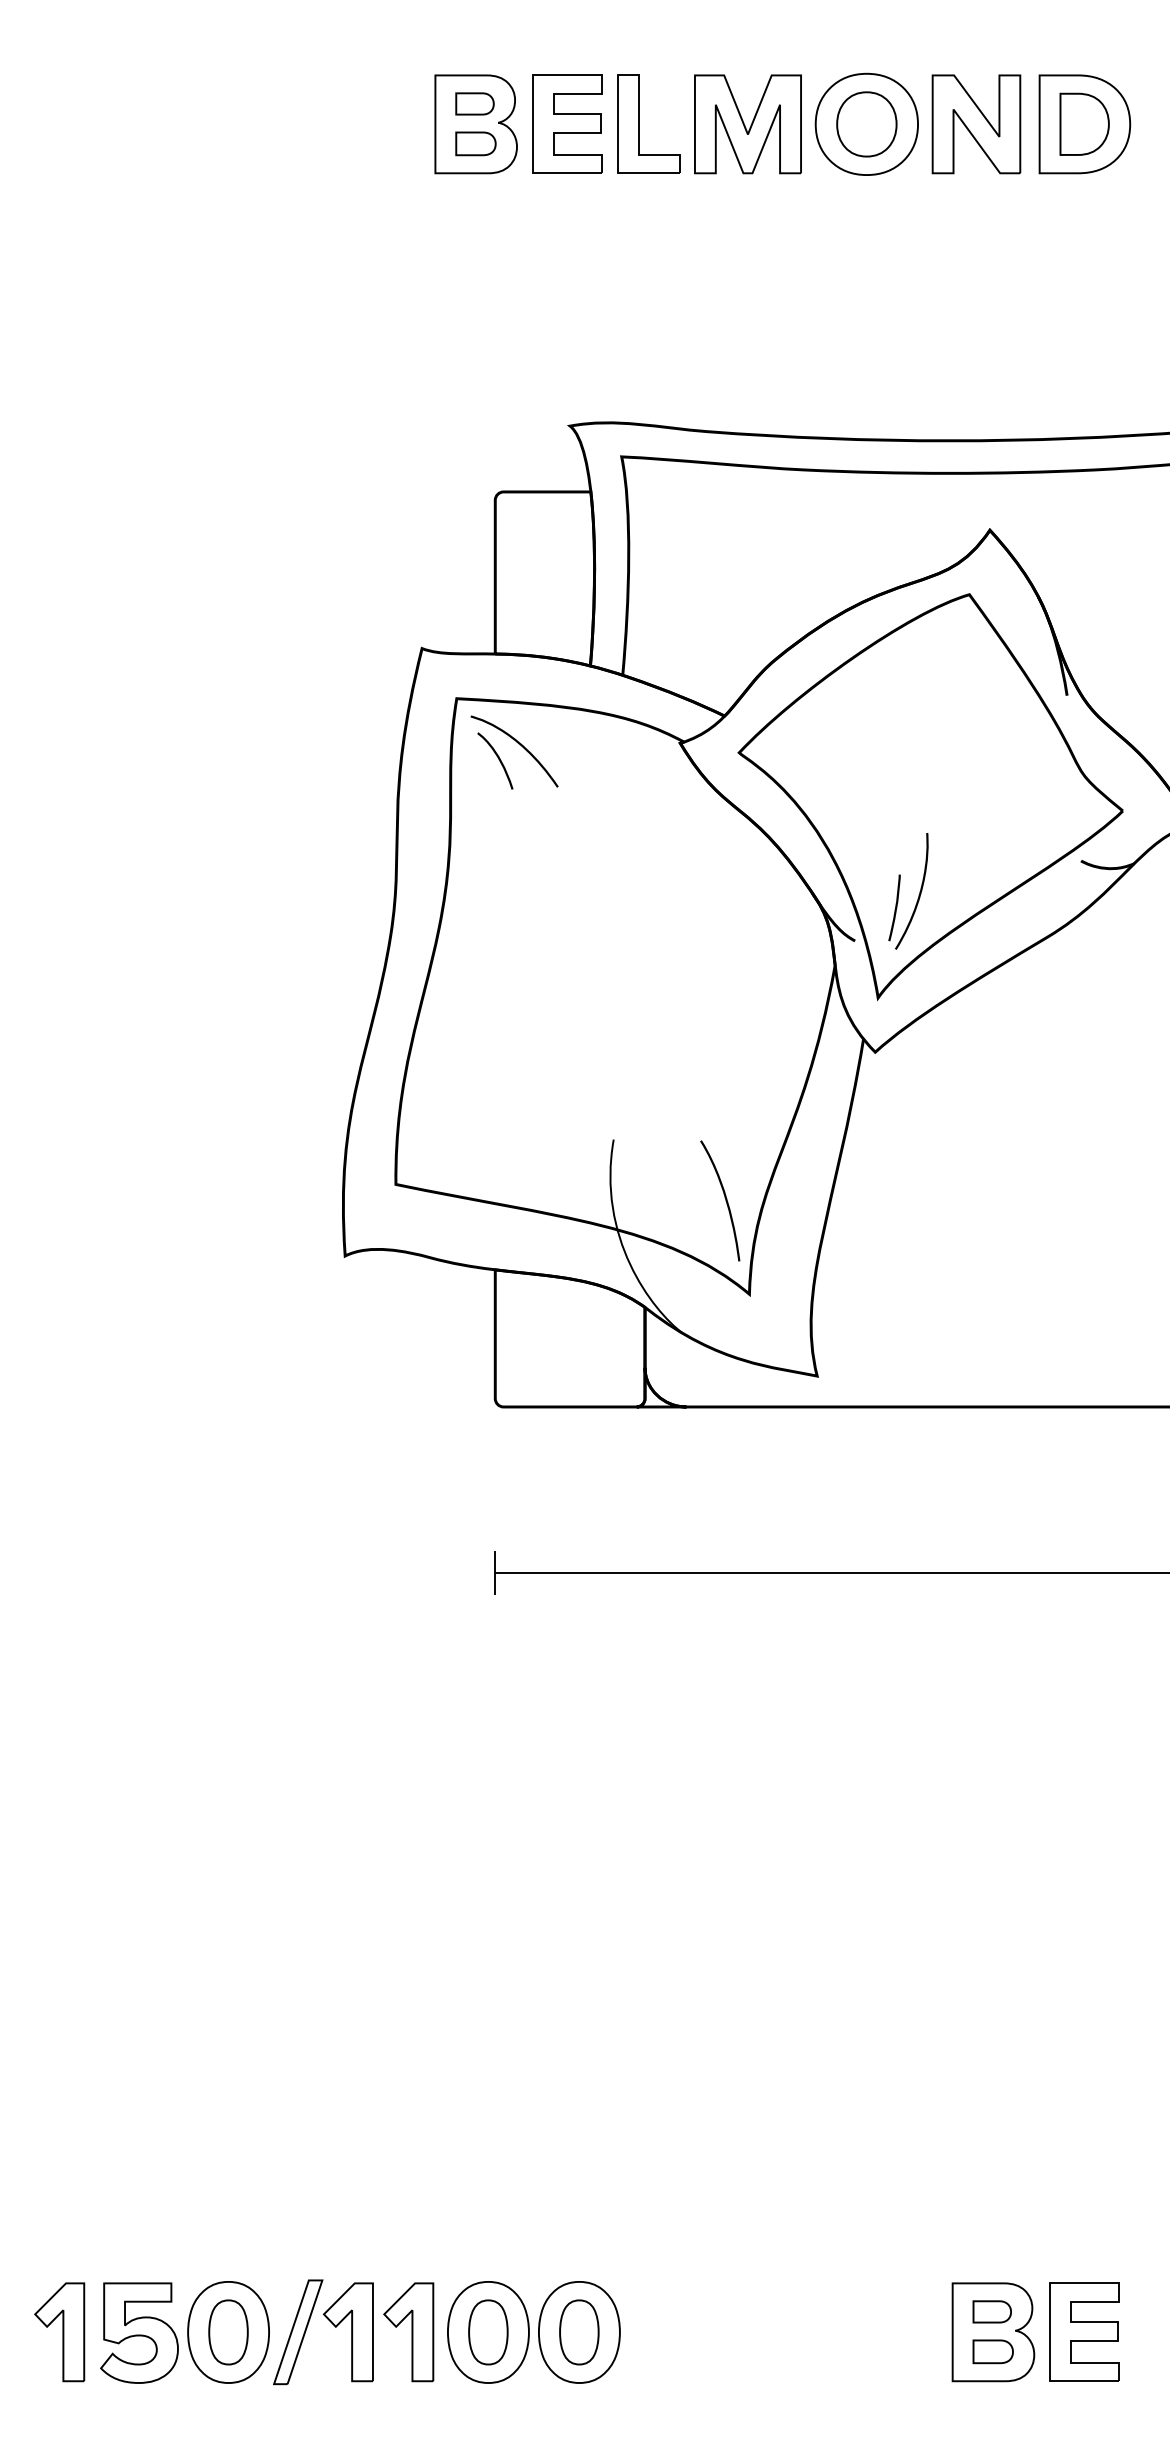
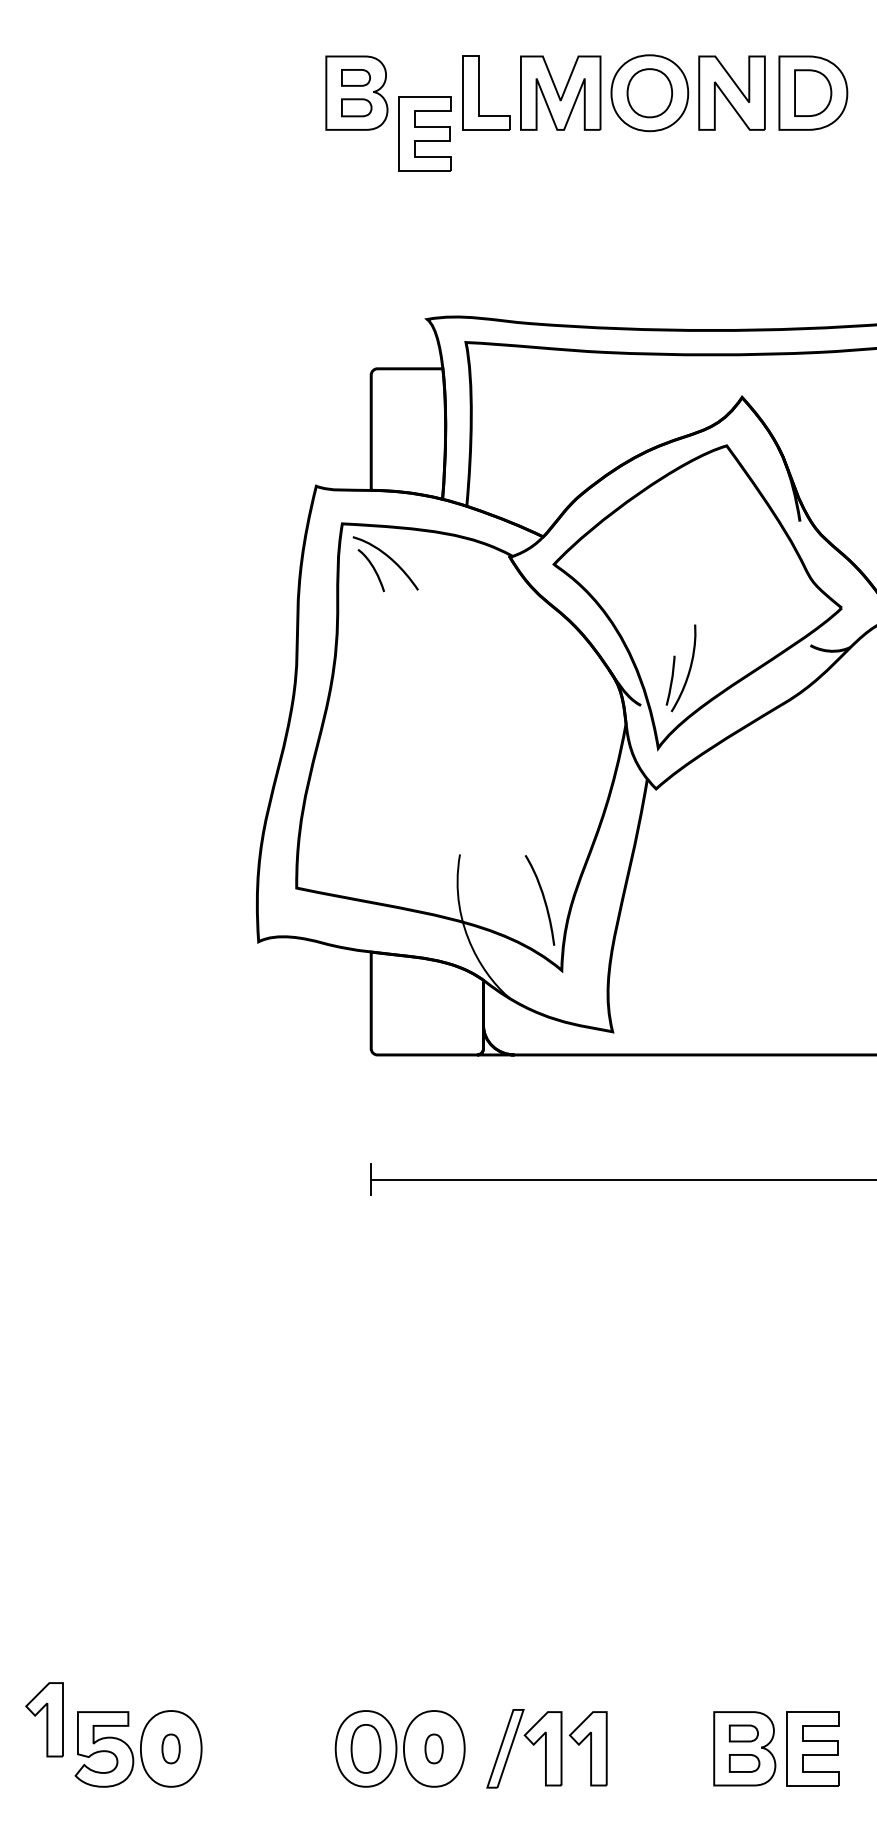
part: (566, 123) -> (424, 133), moved
part: (59, 2331) -> (44, 1719), moved
part: (227, 2331) -> (170, 1748), size x0.6
part: (352, 2331) -> (546, 1748), moved
part: (578, 2331) -> (433, 1748), size x0.6

